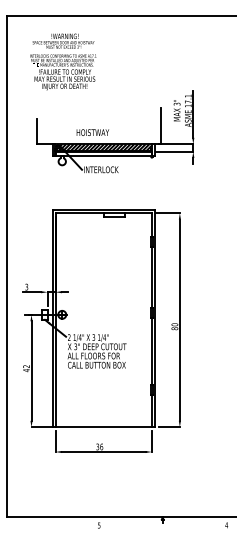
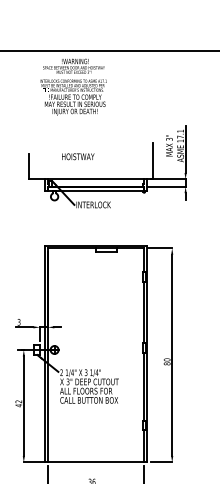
text: (63, 61) -> (73, 86), moved
text: (92, 132) -> (77, 156), moved
hatch: (103, 147) -> (95, 182), removed

